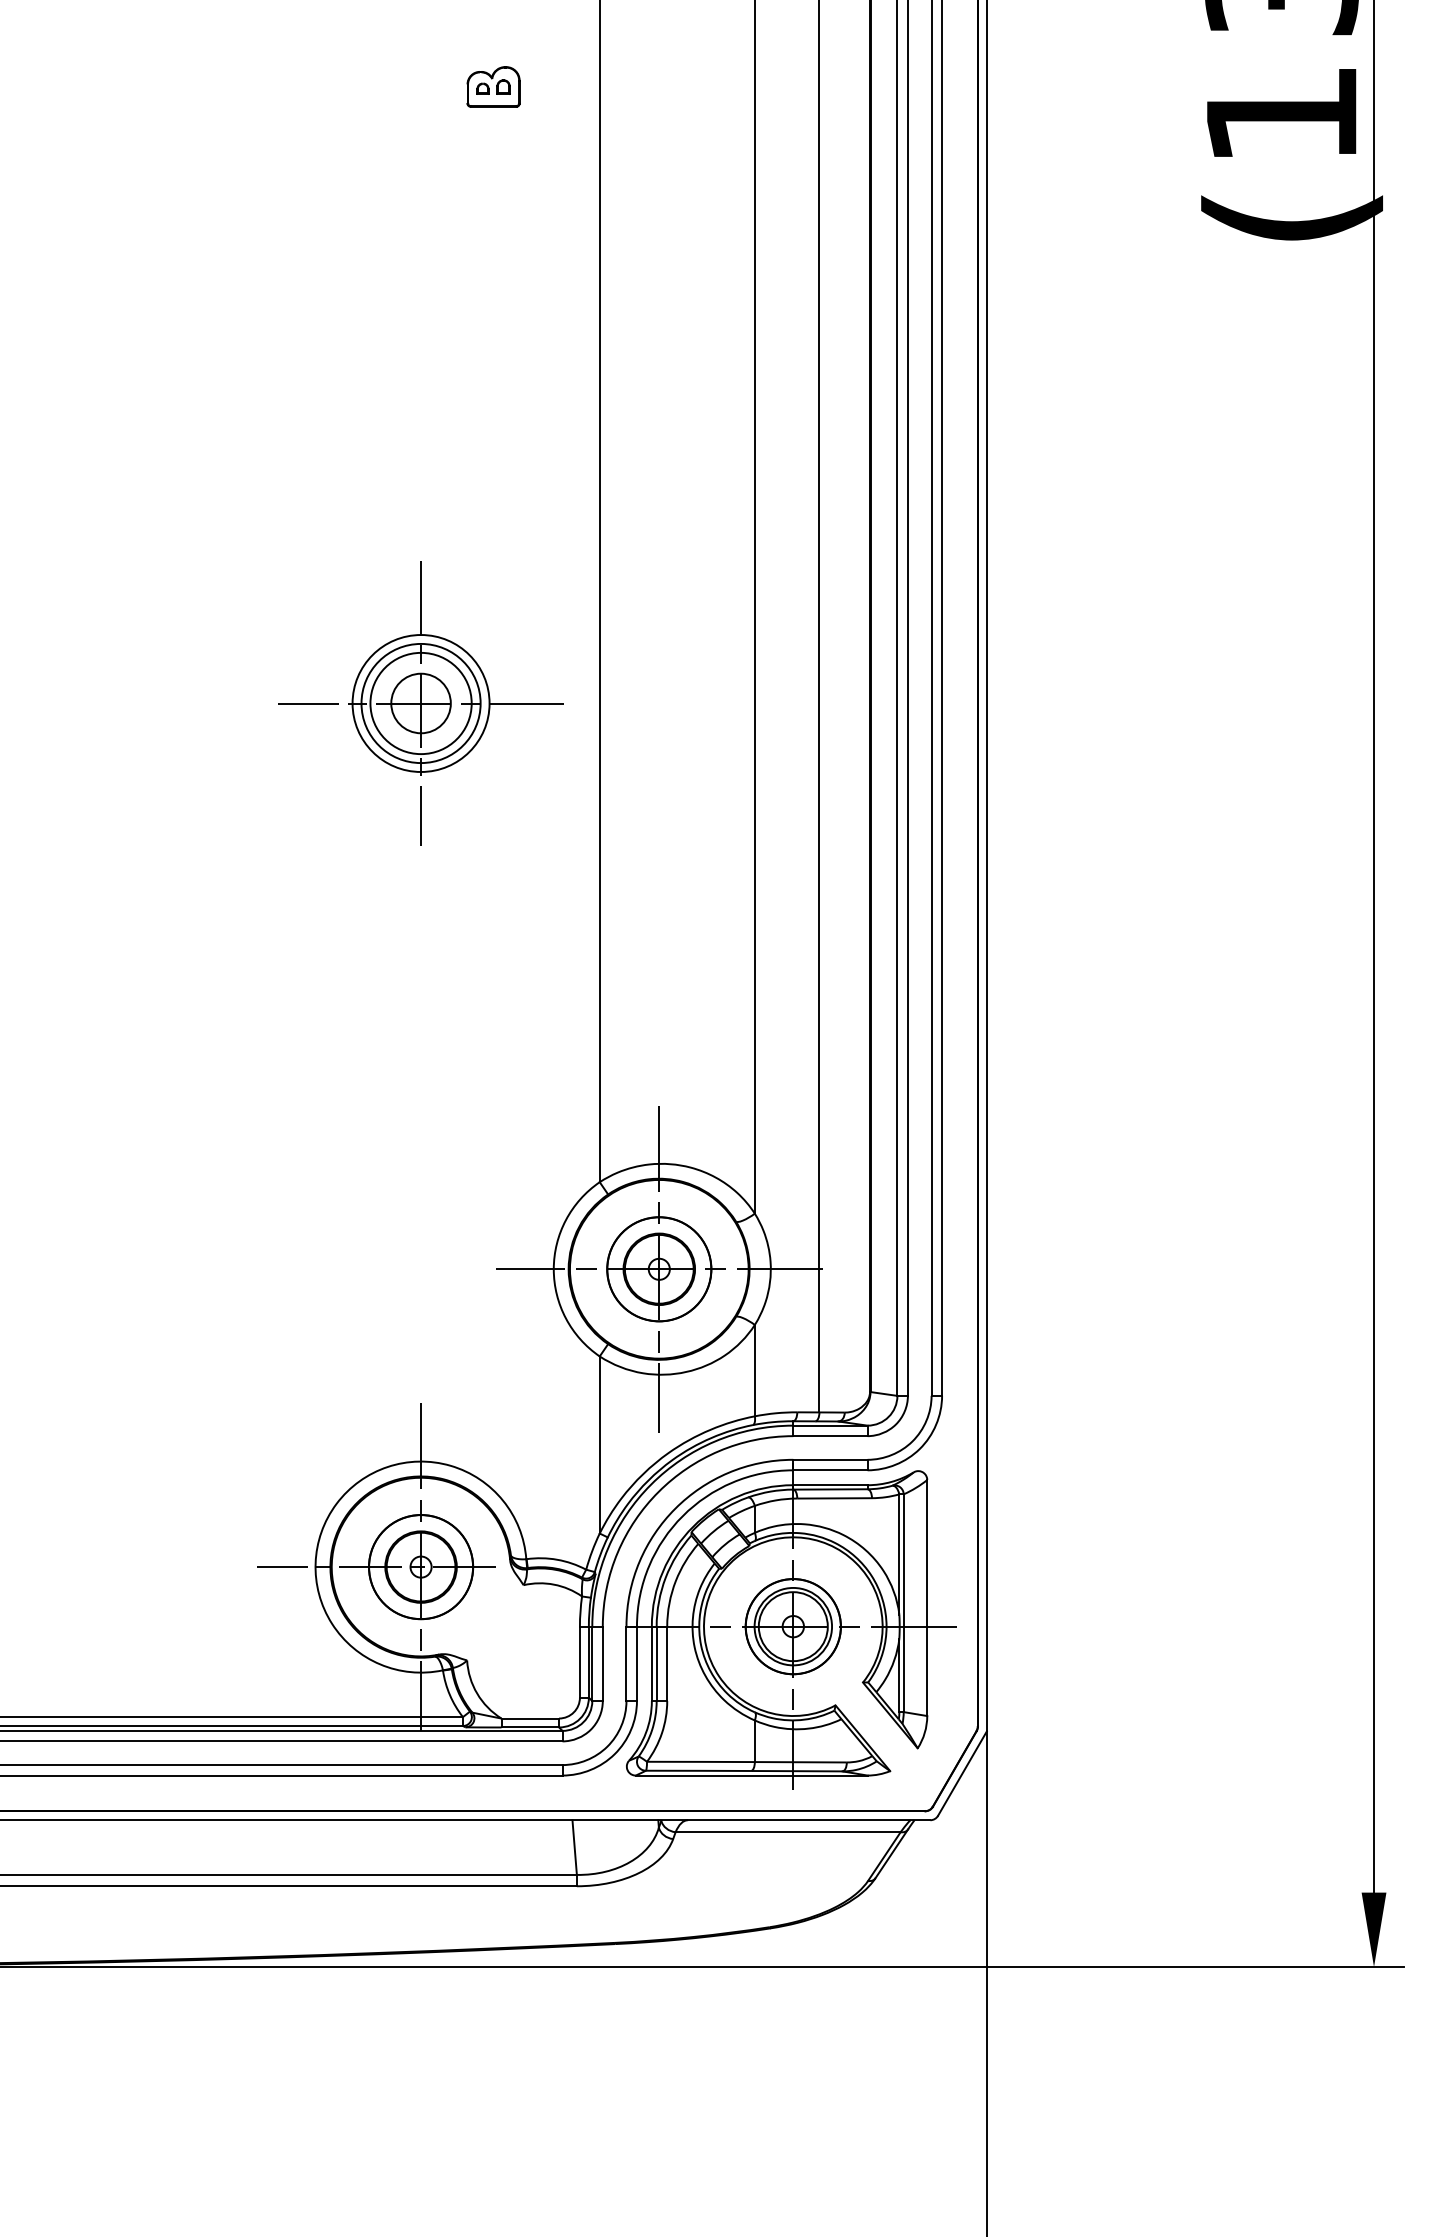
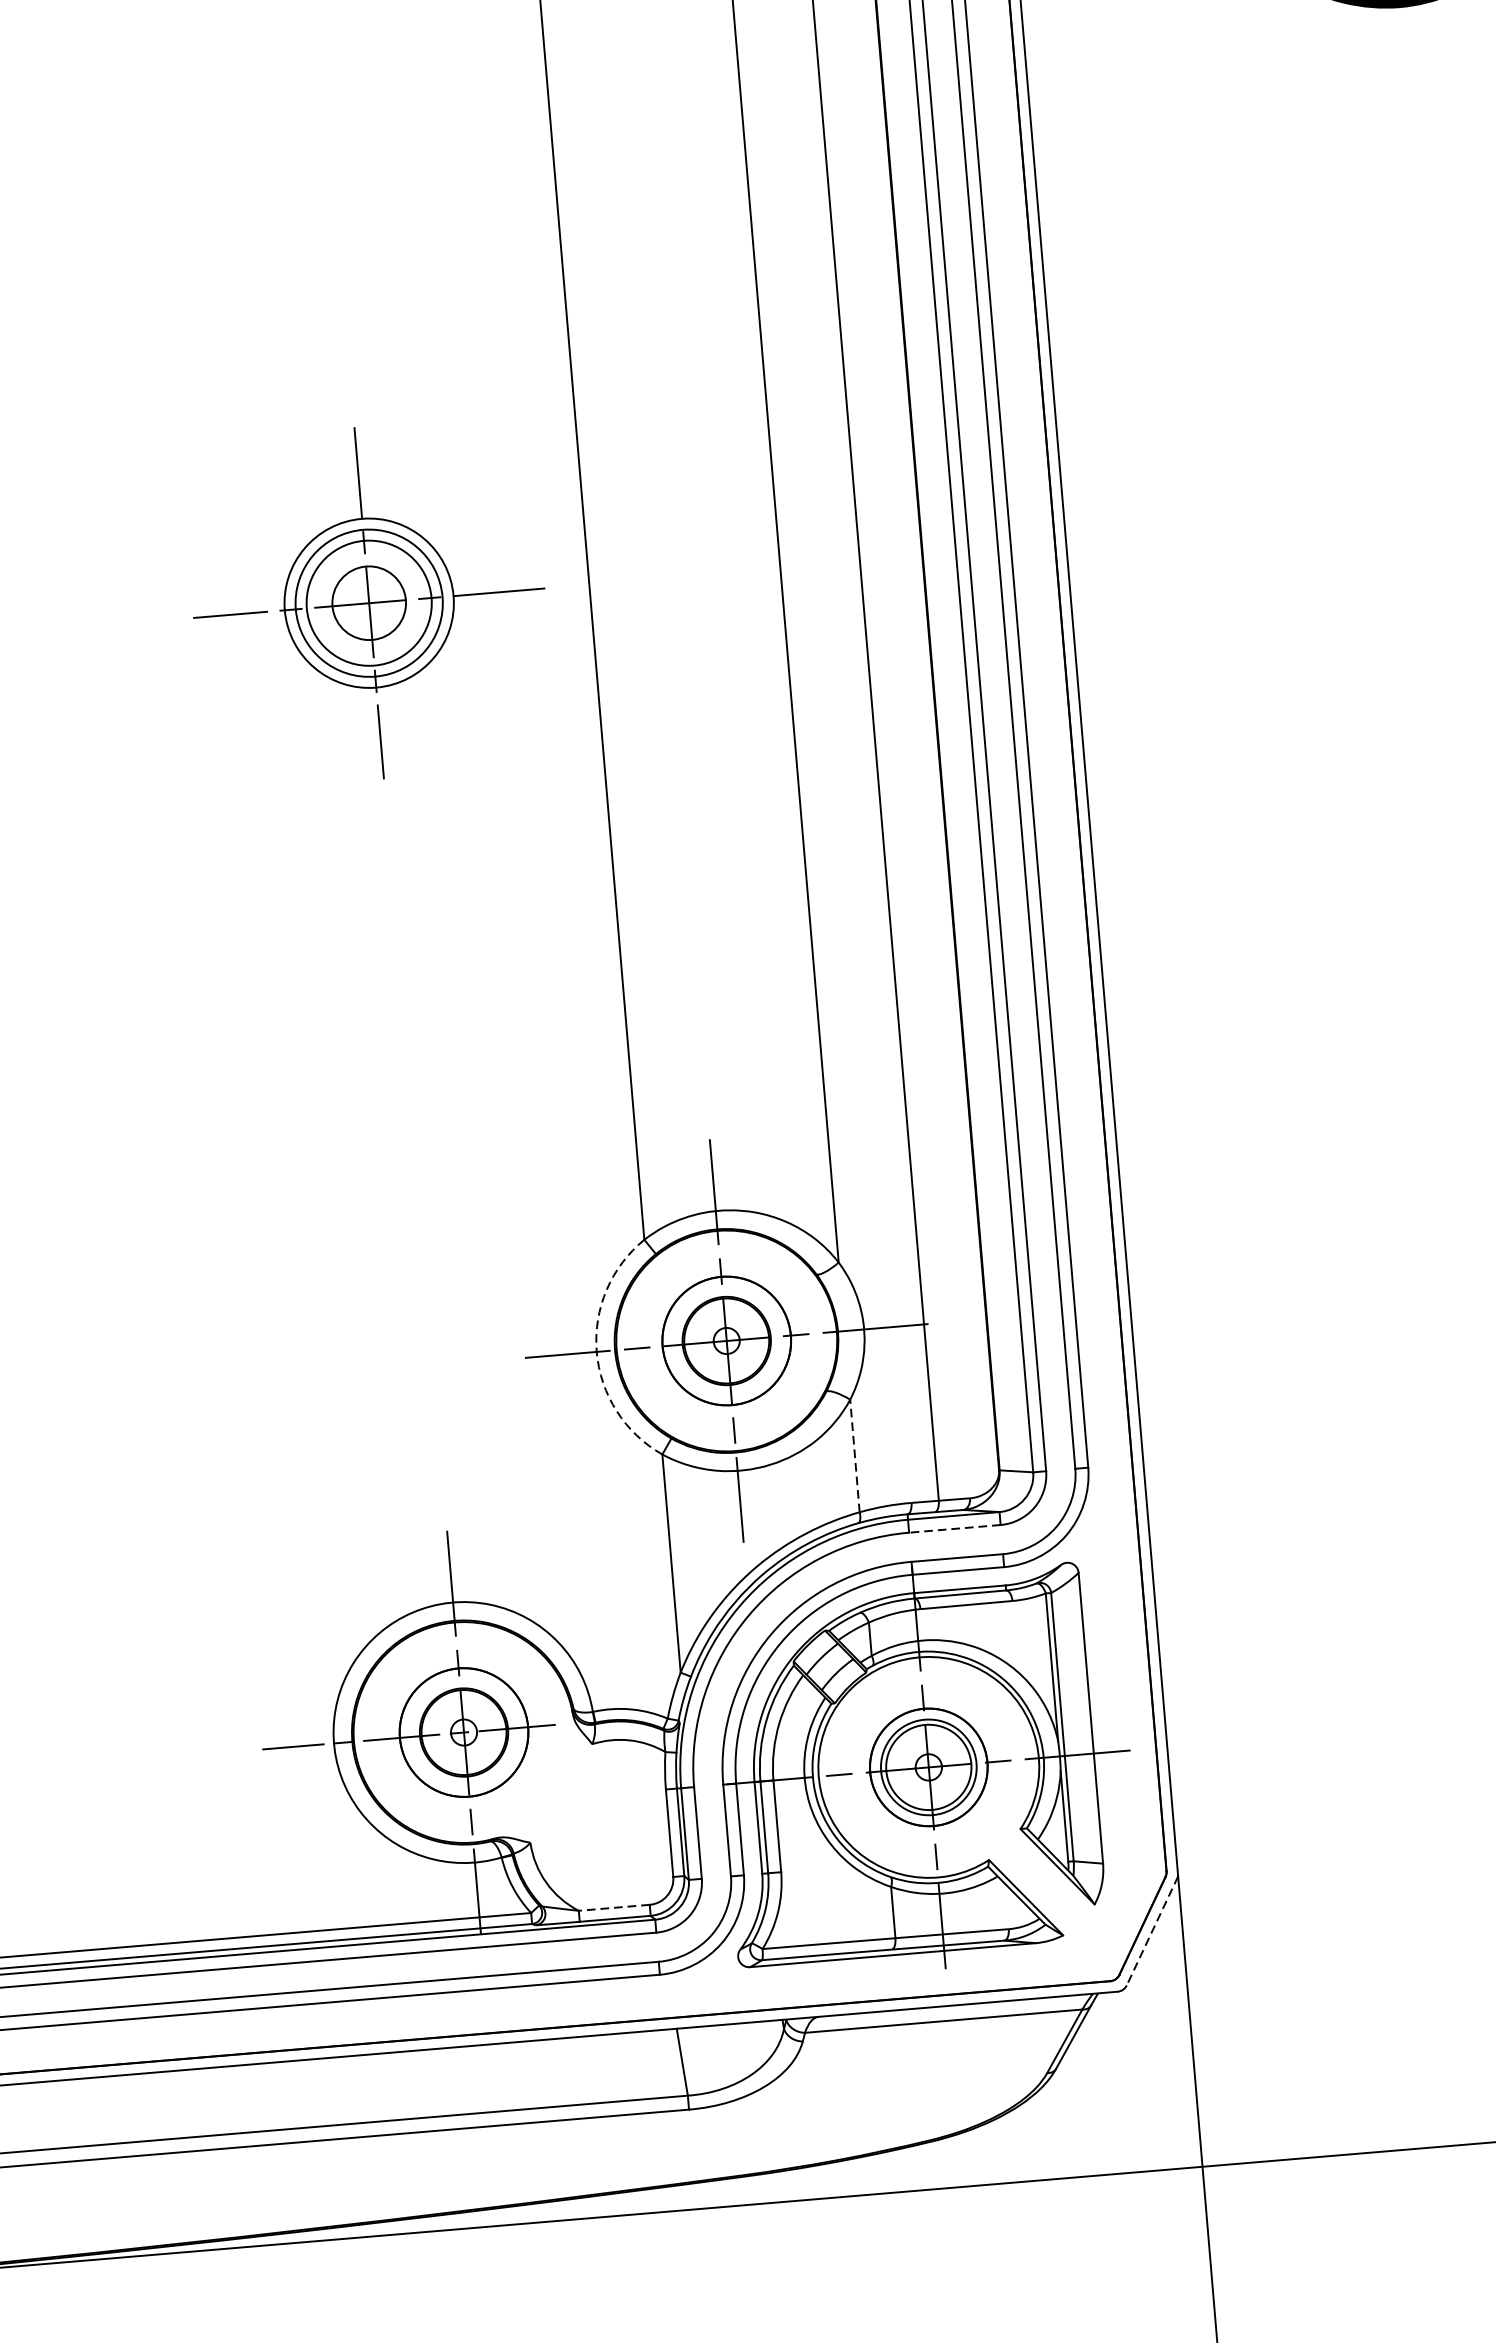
part: (420, 703) -> (368, 603), moved
arc: (553, 1269) -> (596, 1352), solid -> dashed
line: (754, 1370) -> (854, 1455), solid -> dashed
line: (829, 1436) -> (953, 1529), solid -> dashed
line: (530, 1718) -> (614, 1907), solid -> dashed
line: (962, 1773) -> (1152, 1930), solid -> dashed

